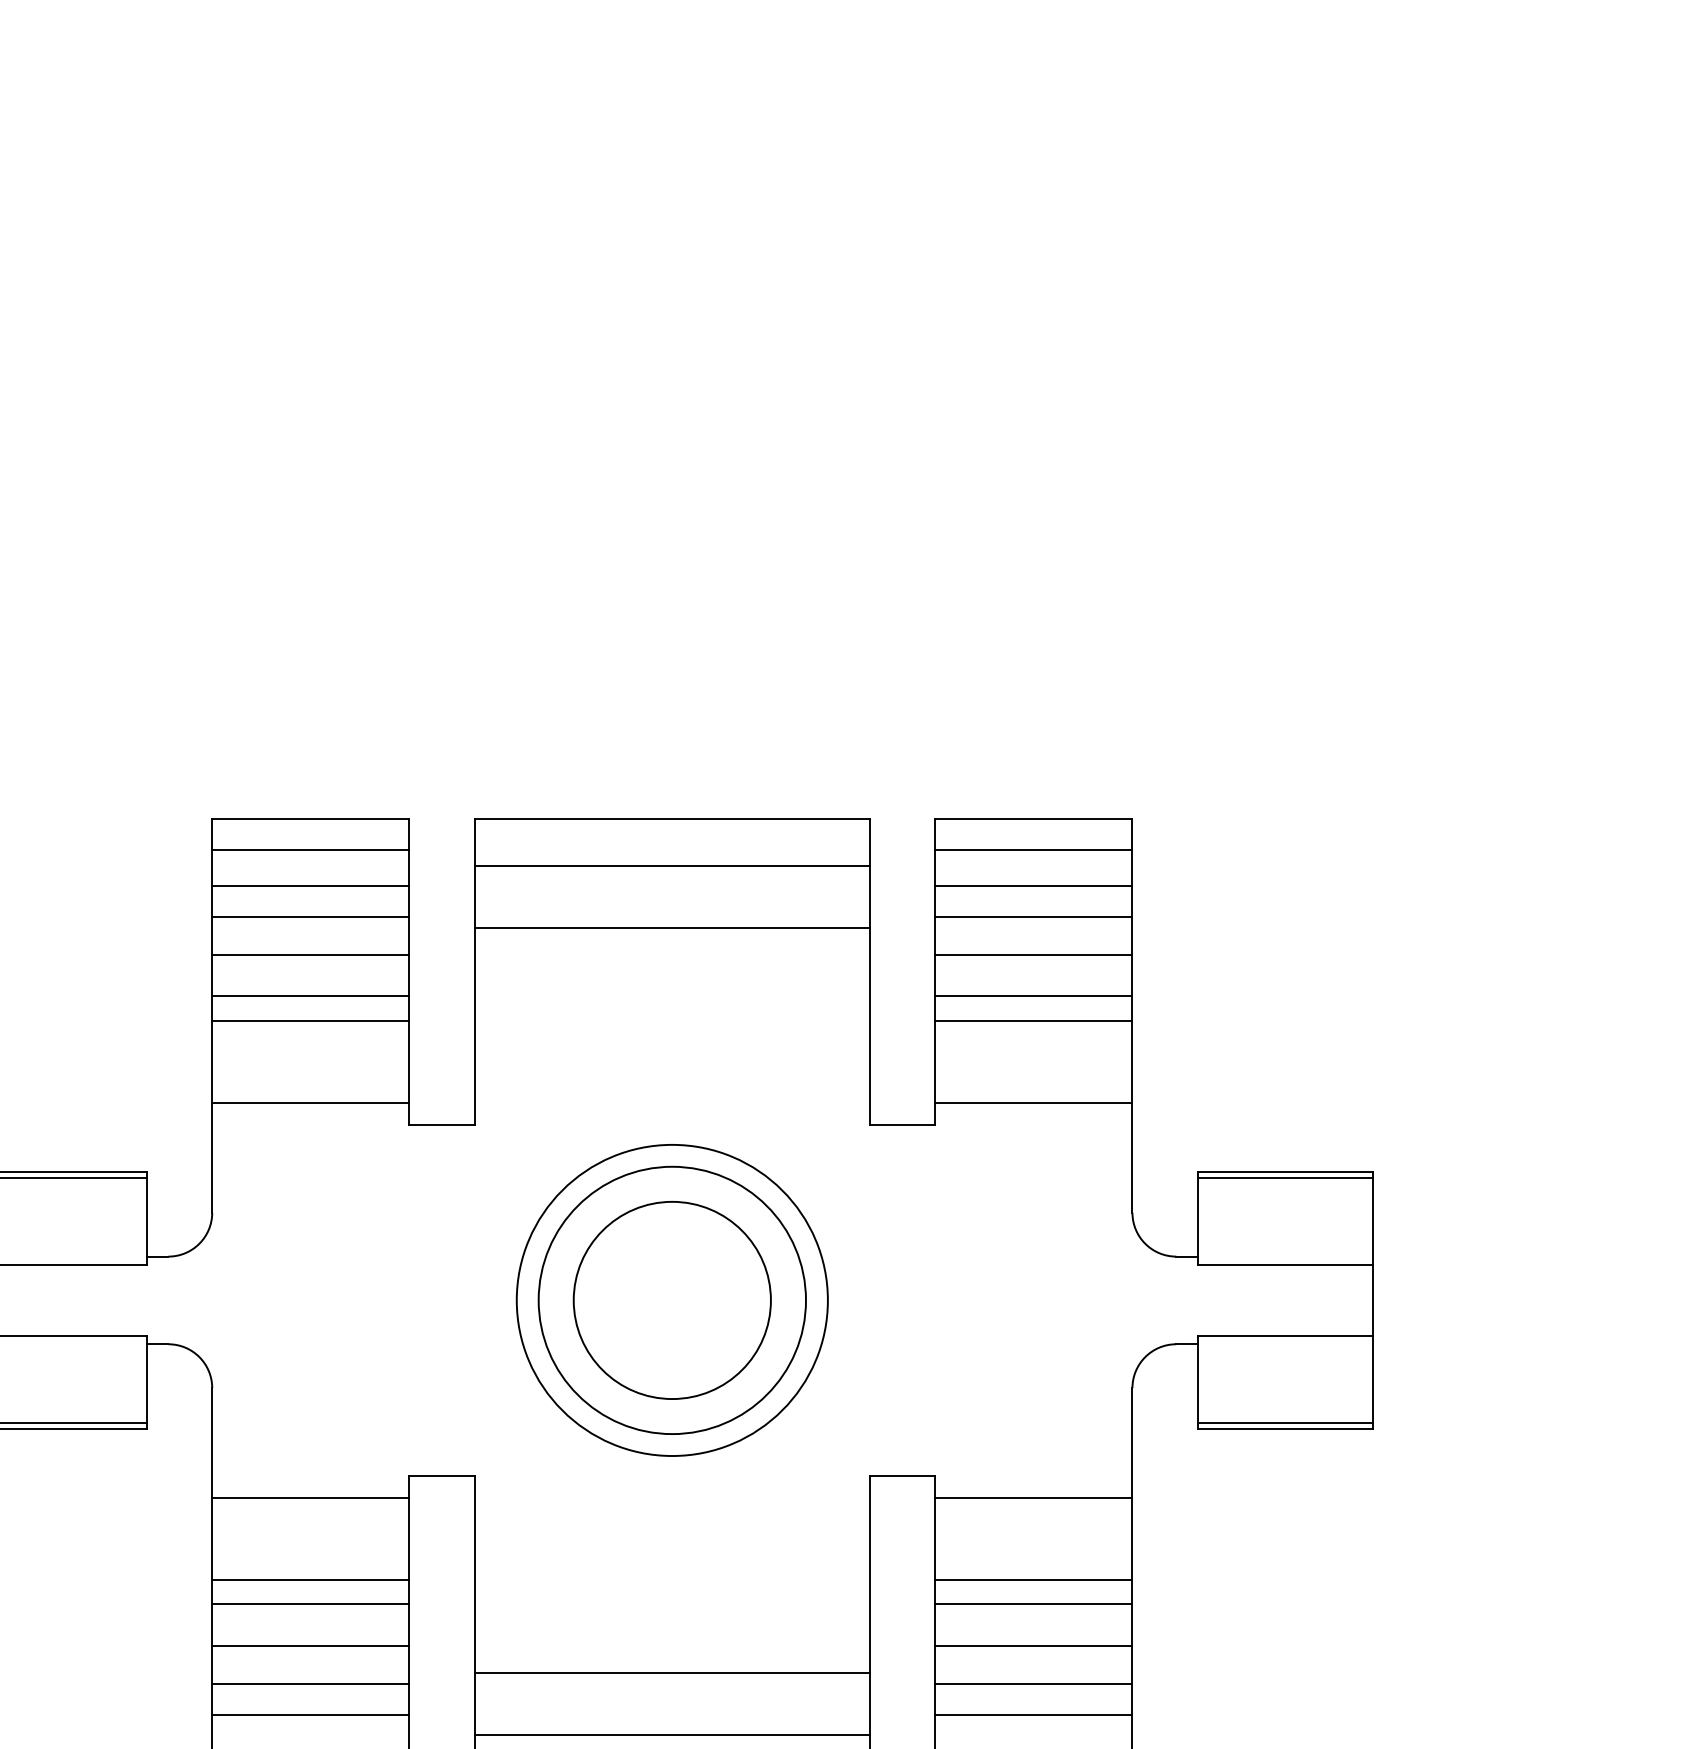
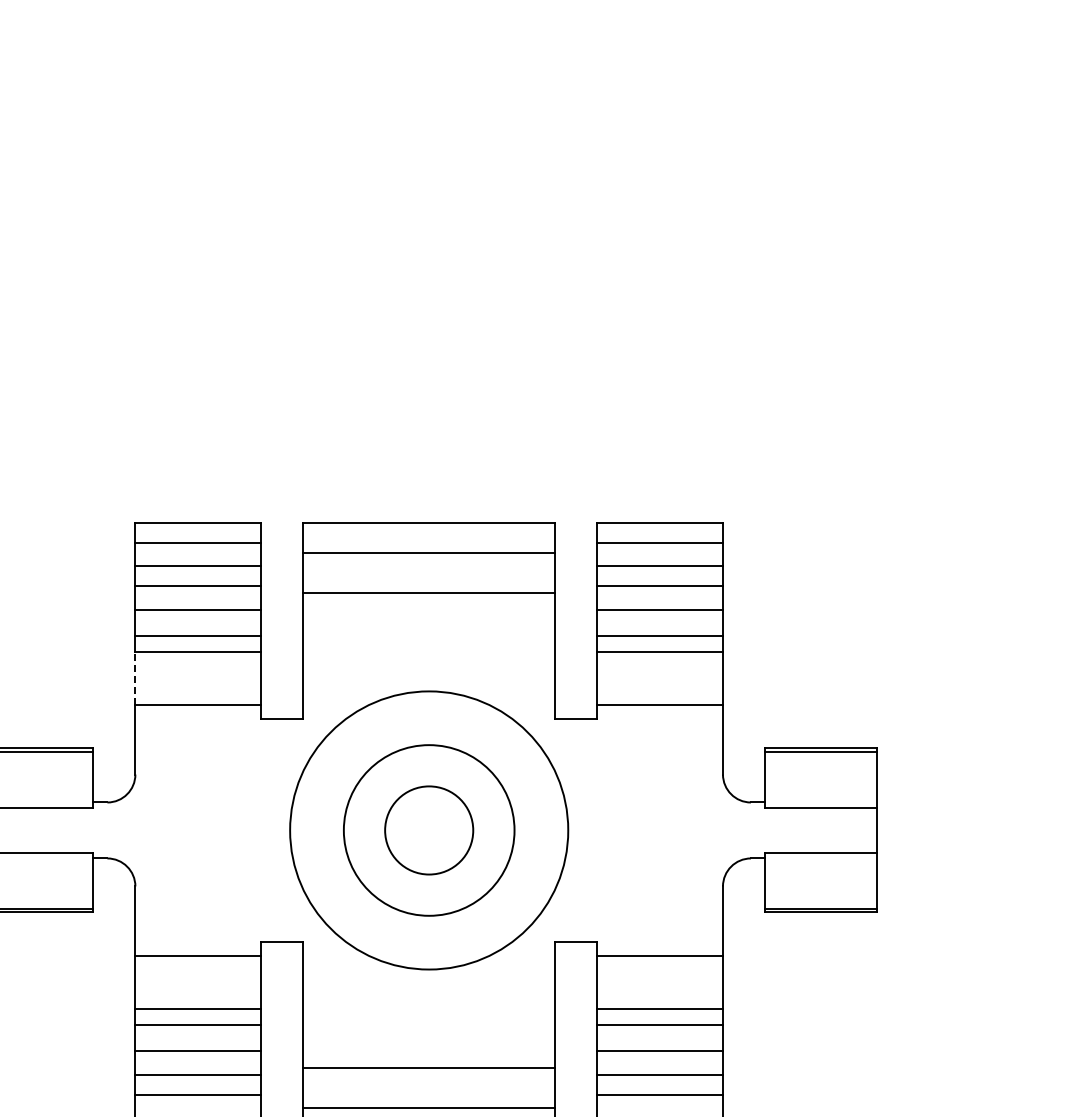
line: (212, 1060) -> (135, 677), solid -> dashed
circle: (671, 1300) -> (428, 830), size x1.4
circle: (672, 1300) -> (429, 830), size x0.7

